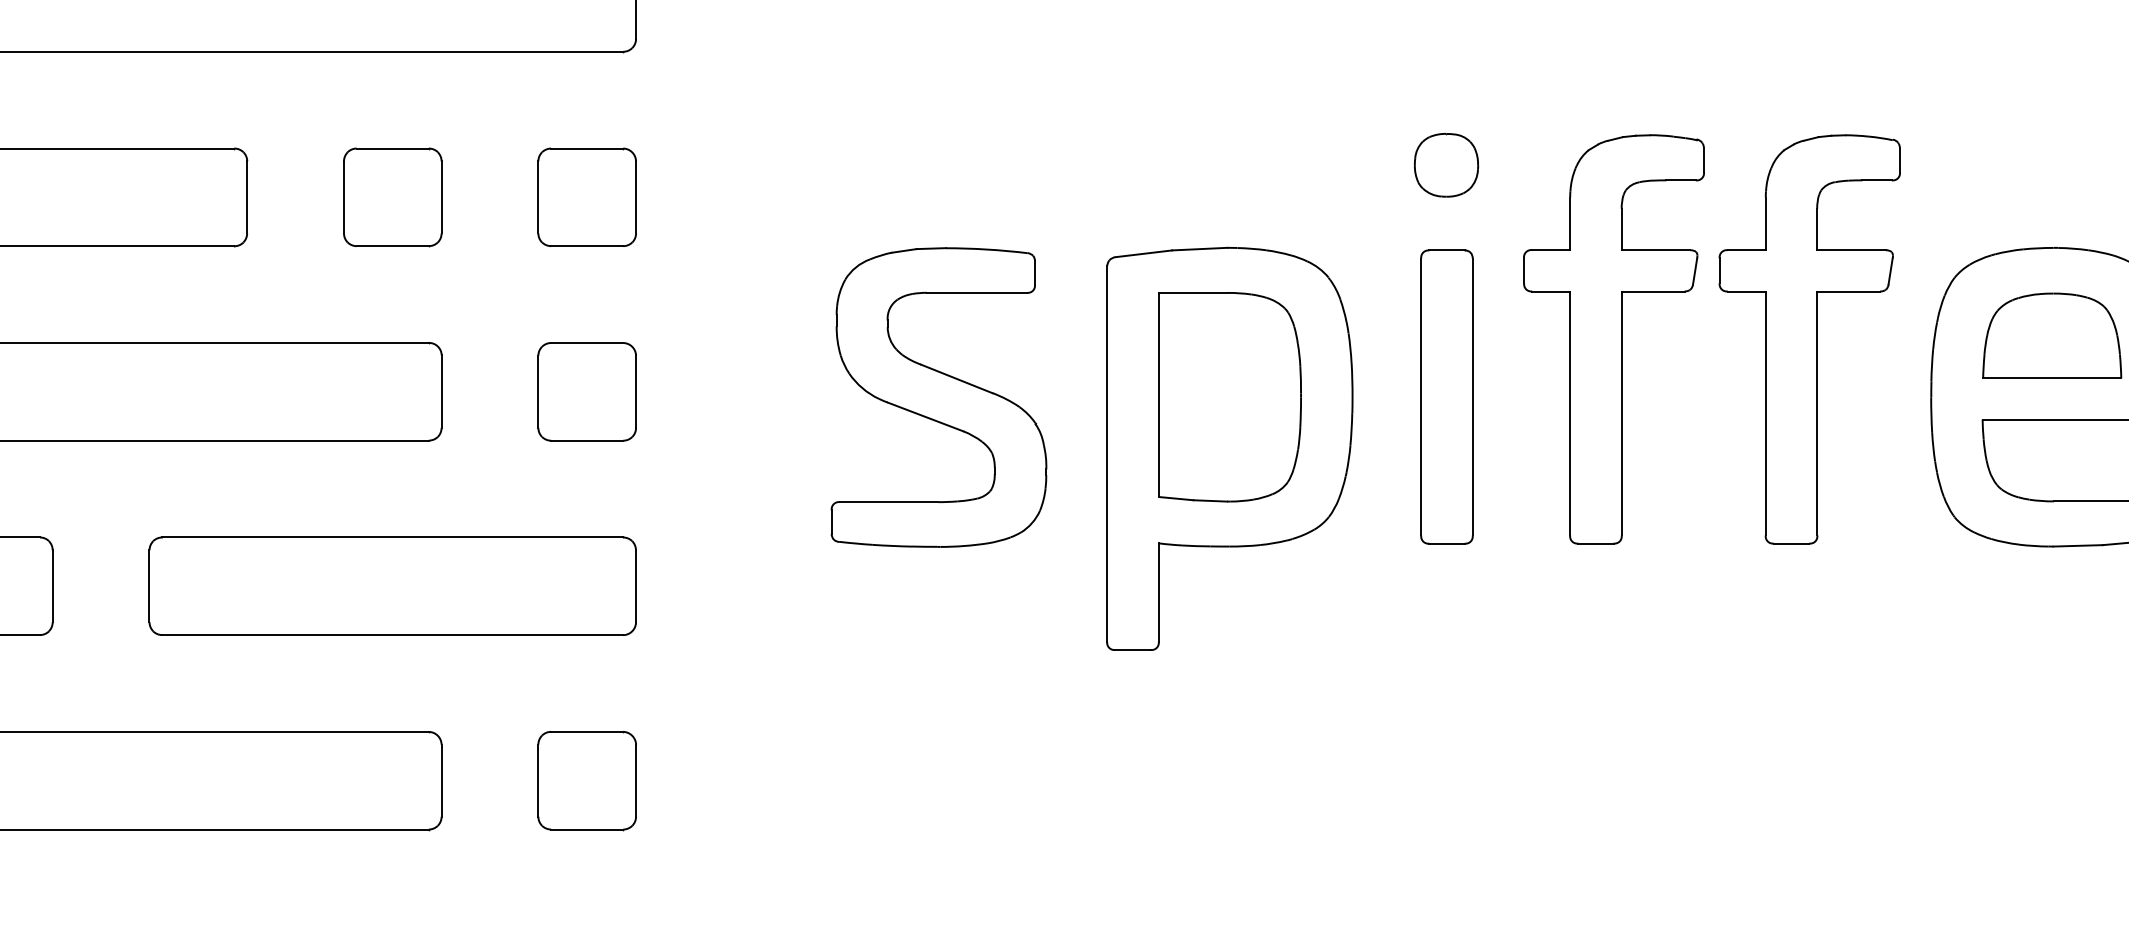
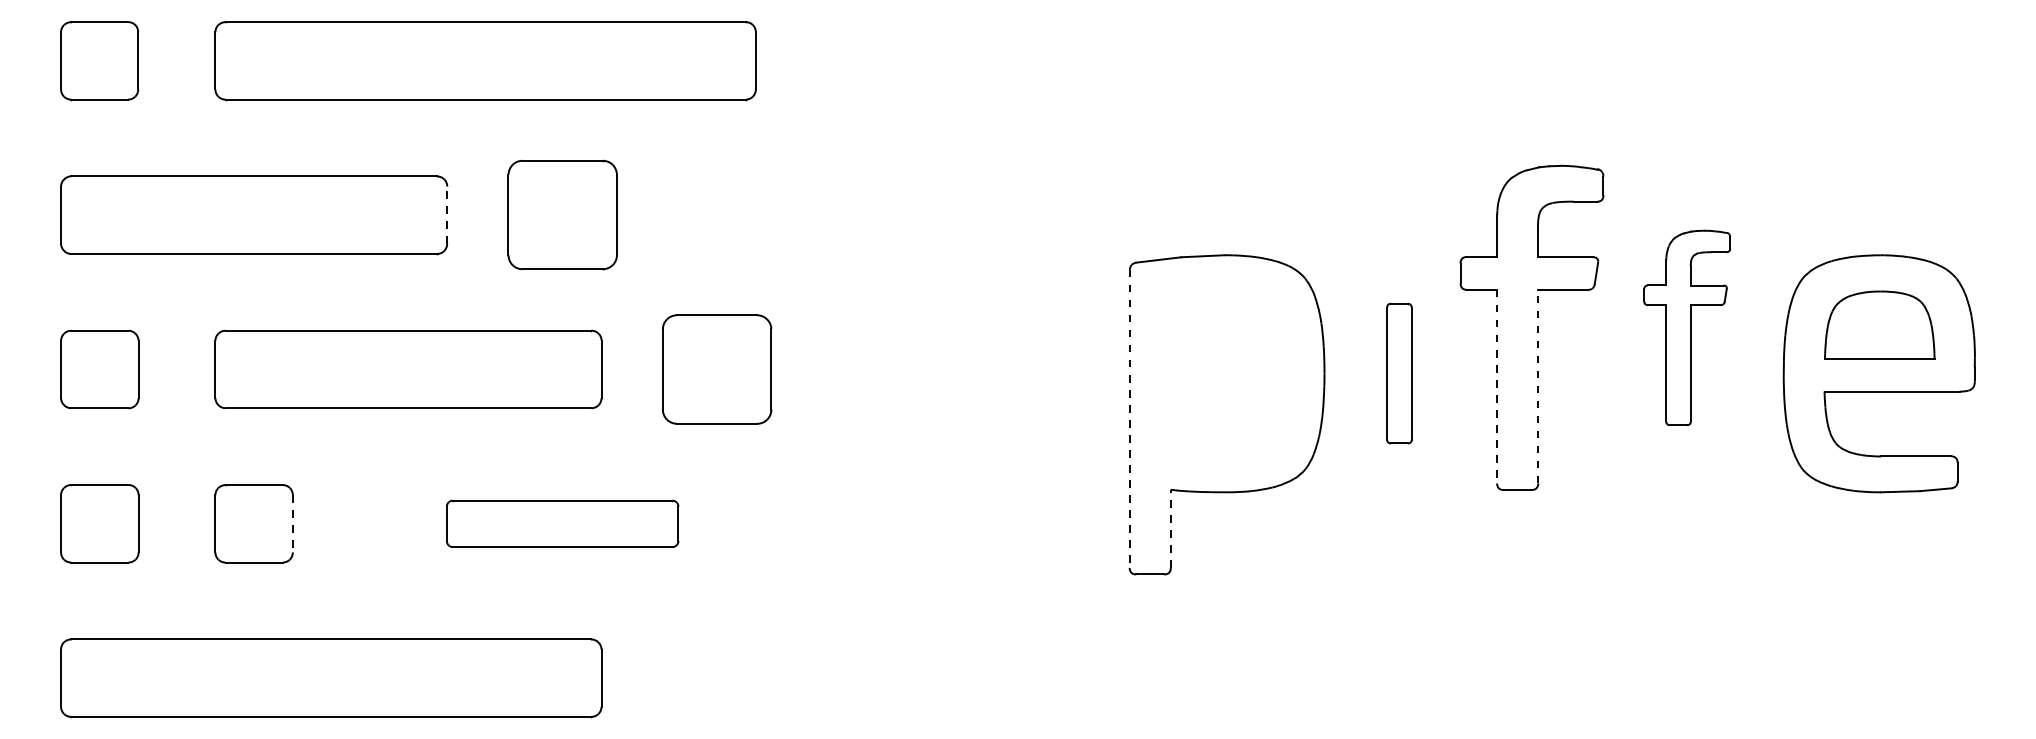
part: (1447, 165) -> (1399, 189), removed
part: (586, 196) -> (716, 214), removed
line: (247, 197) -> (447, 215), solid -> dashed
part: (392, 197) -> (562, 215), size x1.4
part: (1808, 338) -> (1686, 327), size x0.6
part: (586, 391) -> (716, 369), size x1.4
part: (939, 396) -> (996, 373), removed
part: (1230, 396) -> (1227, 373), removed
part: (1447, 396) -> (1399, 373), size x0.6
line: (1570, 413) -> (1497, 386), solid -> dashed
line: (1622, 413) -> (1538, 386), solid -> dashed
line: (1106, 454) -> (1129, 419), solid -> dashed
line: (52, 585) -> (292, 523), solid -> dashed
part: (392, 585) -> (562, 523), size x0.6
line: (1158, 592) -> (1170, 528), solid -> dashed
part: (586, 781) -> (716, 678), removed

